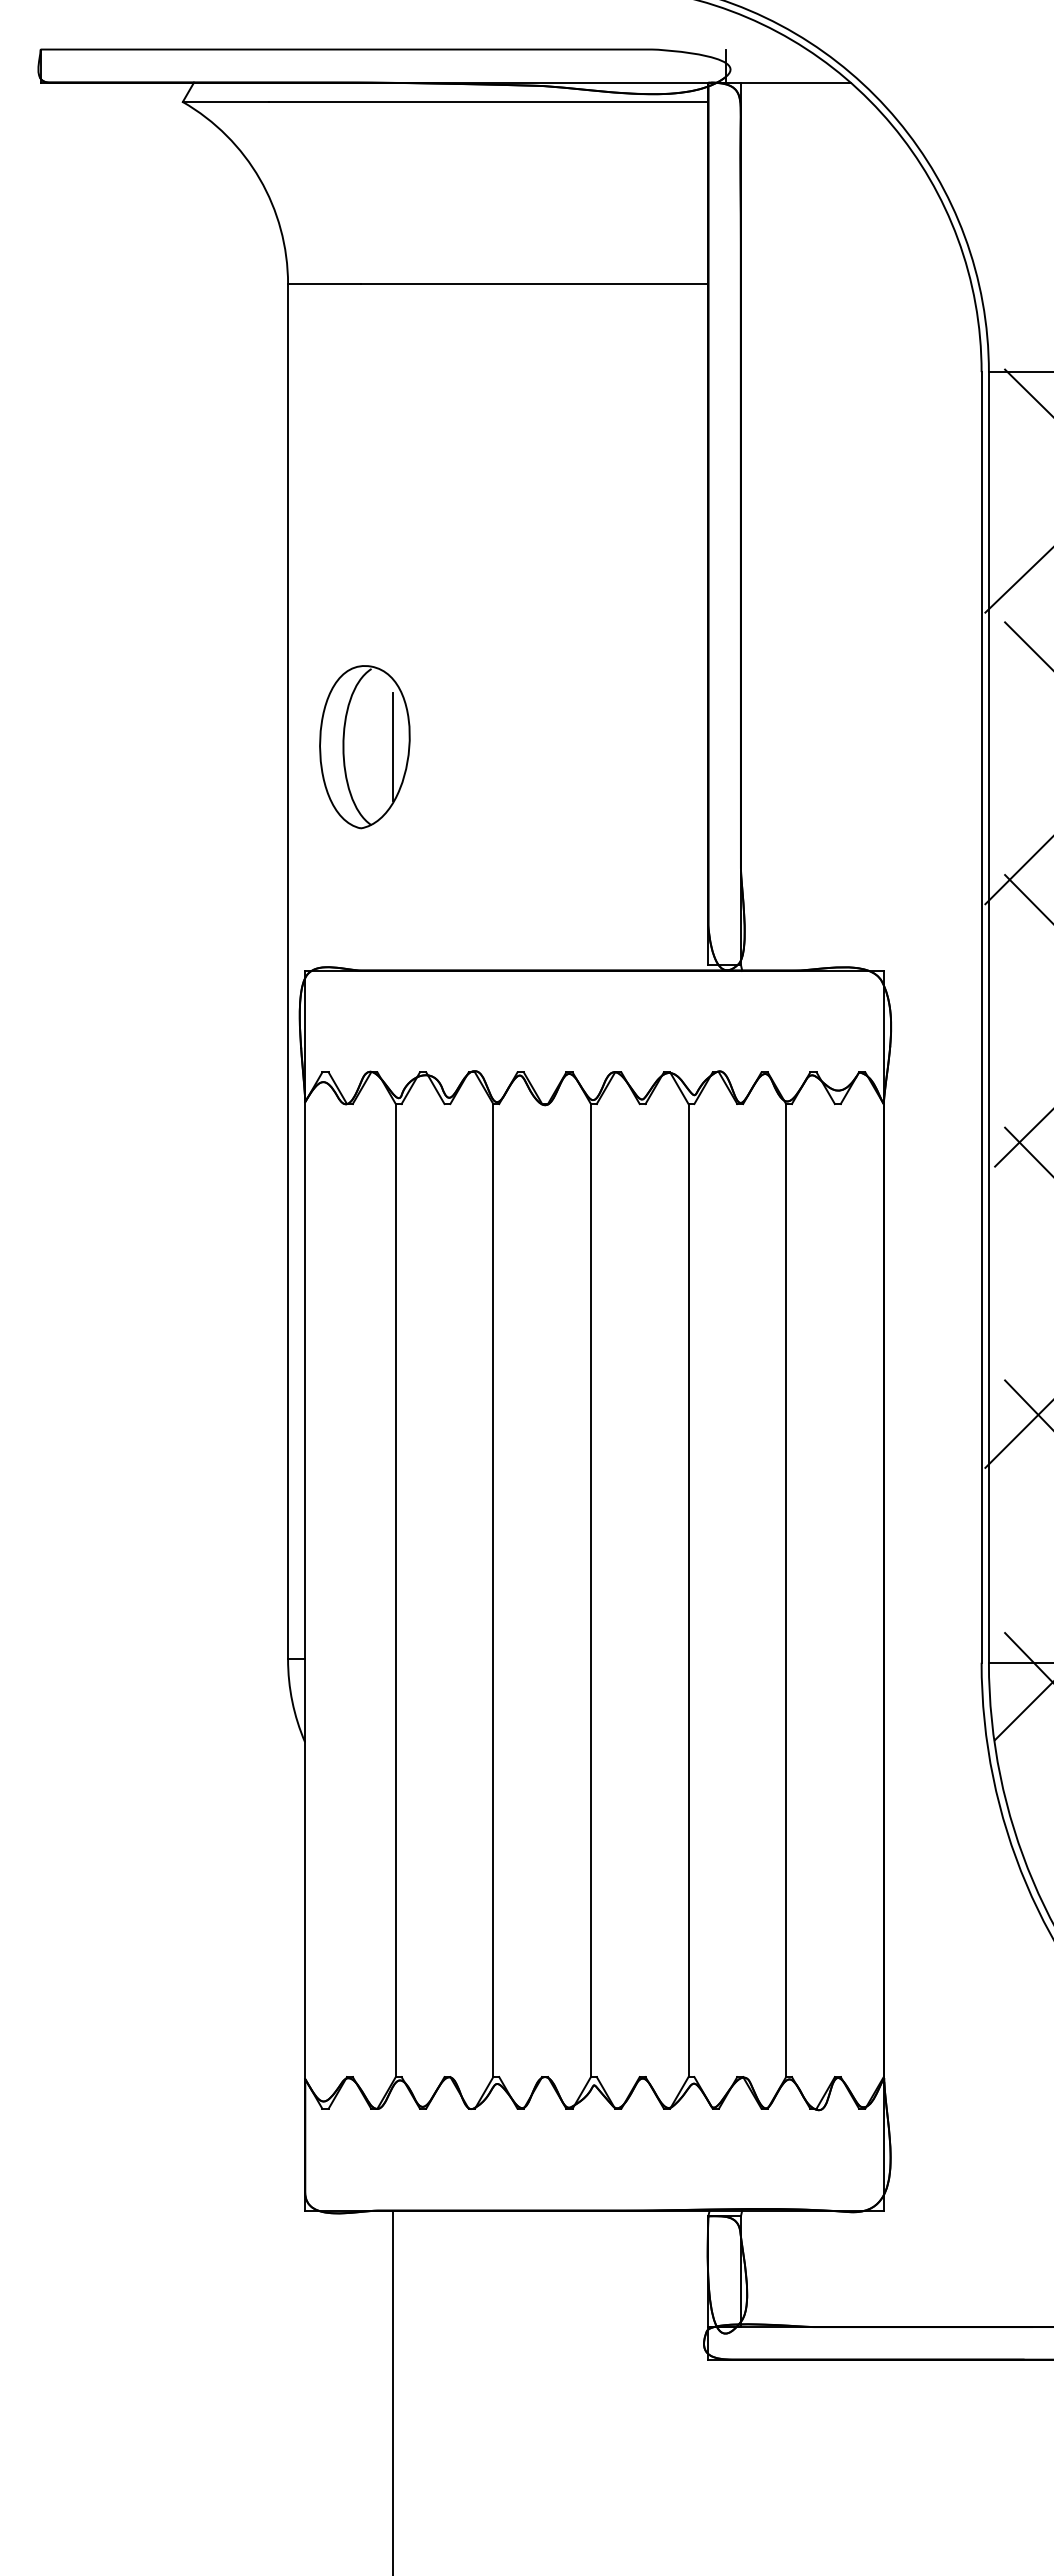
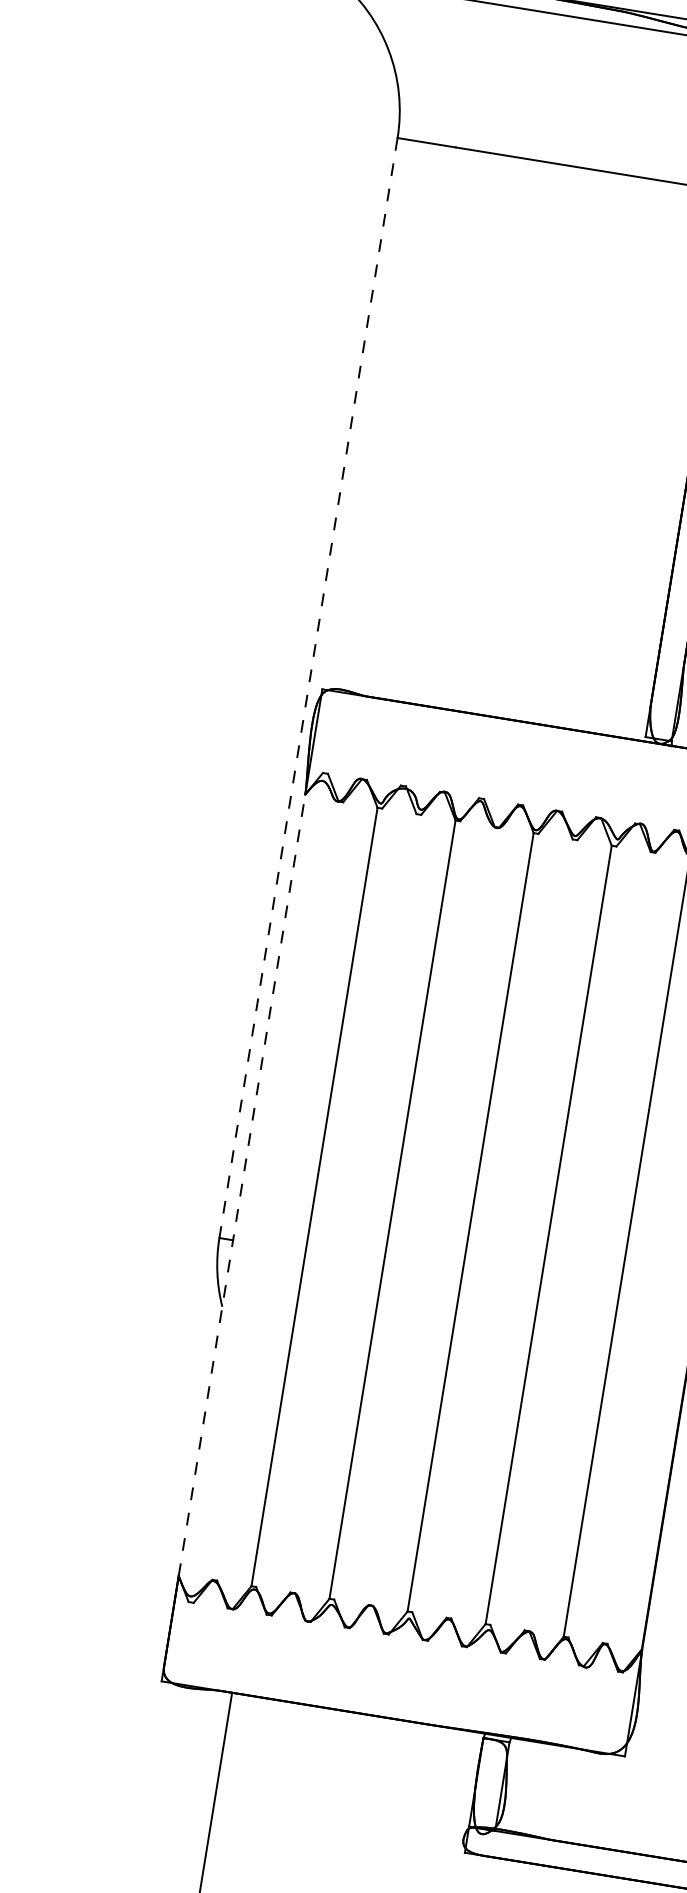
part: (364, 747) -> (398, 518), removed
line: (288, 971) -> (308, 687), solid -> dashed
line: (305, 1590) -> (242, 1185), solid -> dashed

